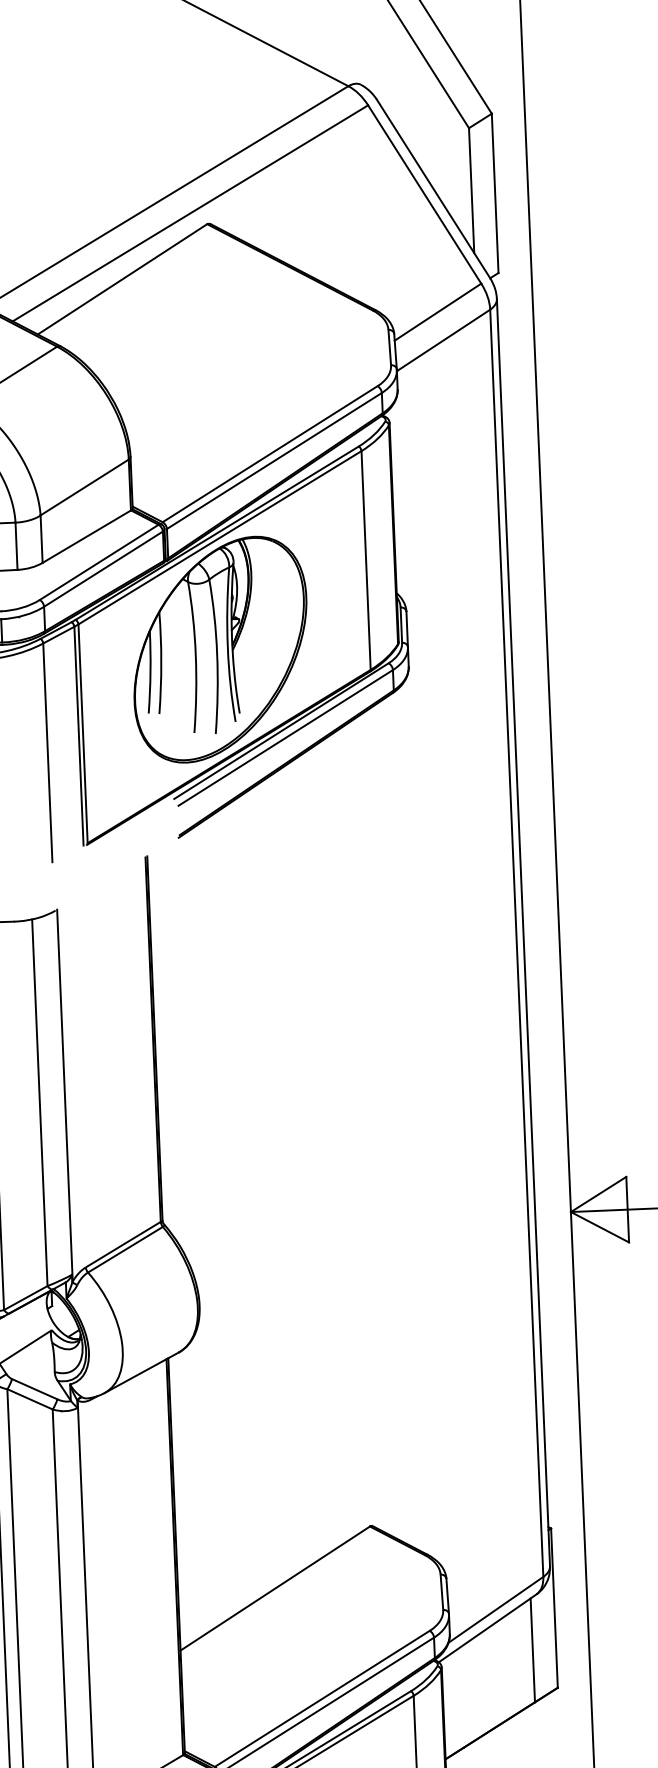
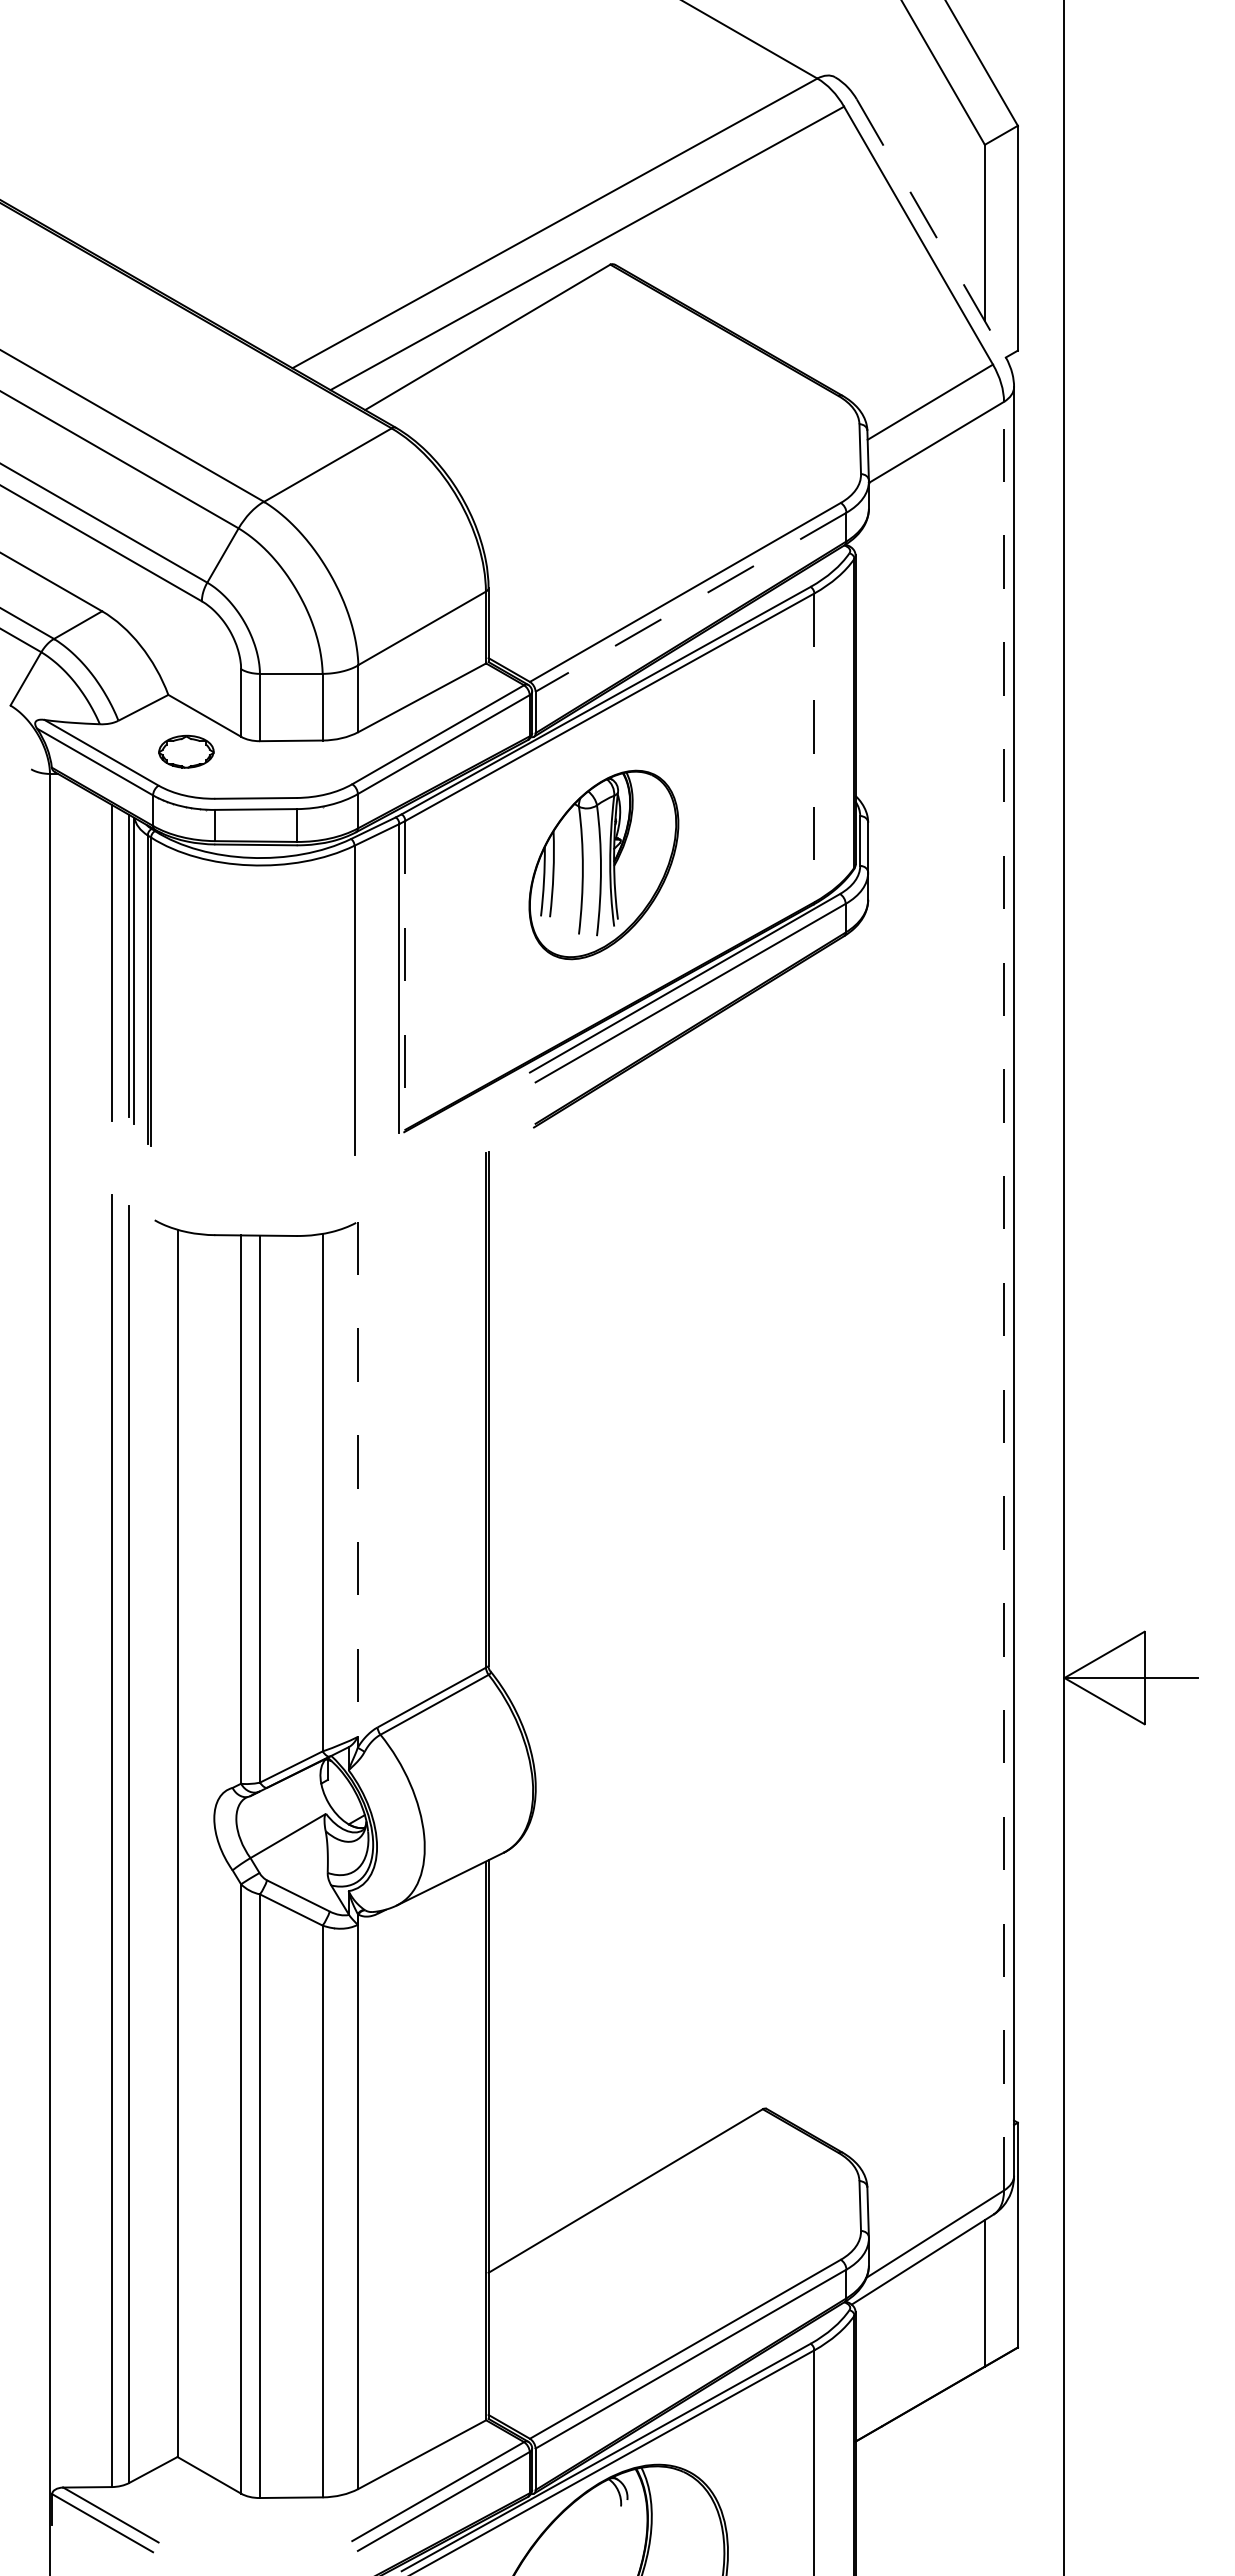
line: (433, 189) -> (931, 228), solid -> dashed
line: (274, 461) -> (690, 602), solid -> dashed
line: (366, 560) -> (814, 748), solid -> dashed
part: (220, 649) -> (603, 864), size x0.6
line: (83, 733) -> (405, 975), solid -> dashed
line: (517, 942) -> (1004, 1295), solid -> dashed
line: (65, 1095) -> (358, 1484), solid -> dashed

